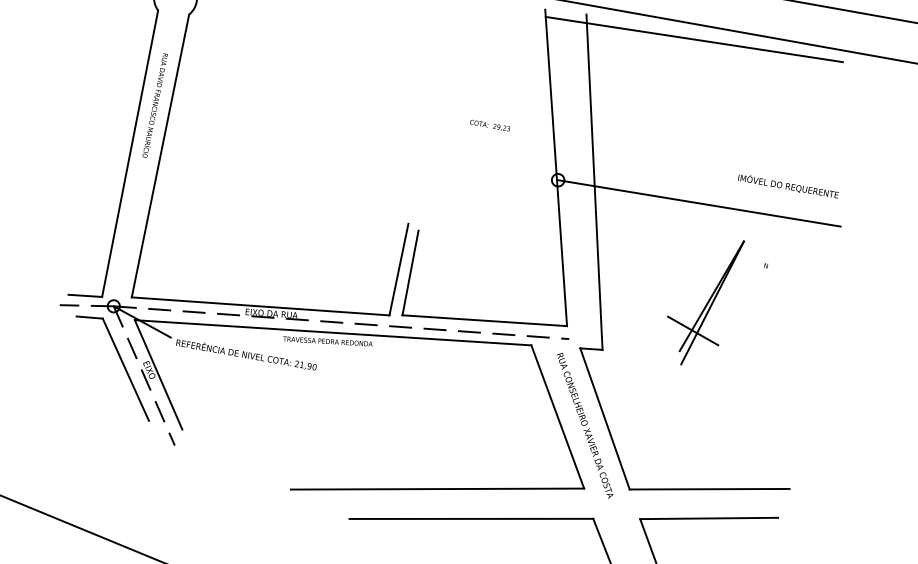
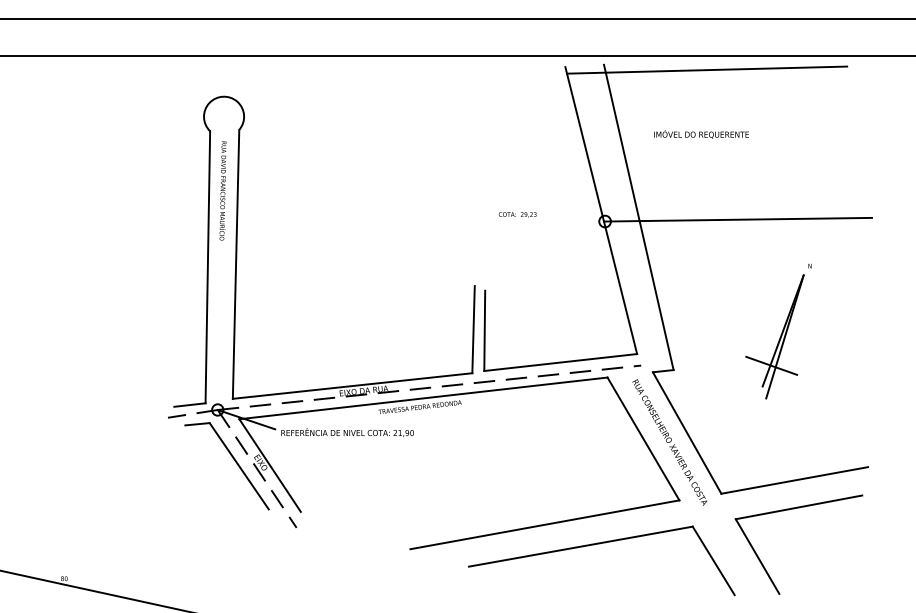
text: (154, 105) -> (222, 190), moved
text: (489, 125) -> (517, 214), moved
text: (788, 186) -> (701, 134), moved
part: (701, 300) -> (774, 336), moved

